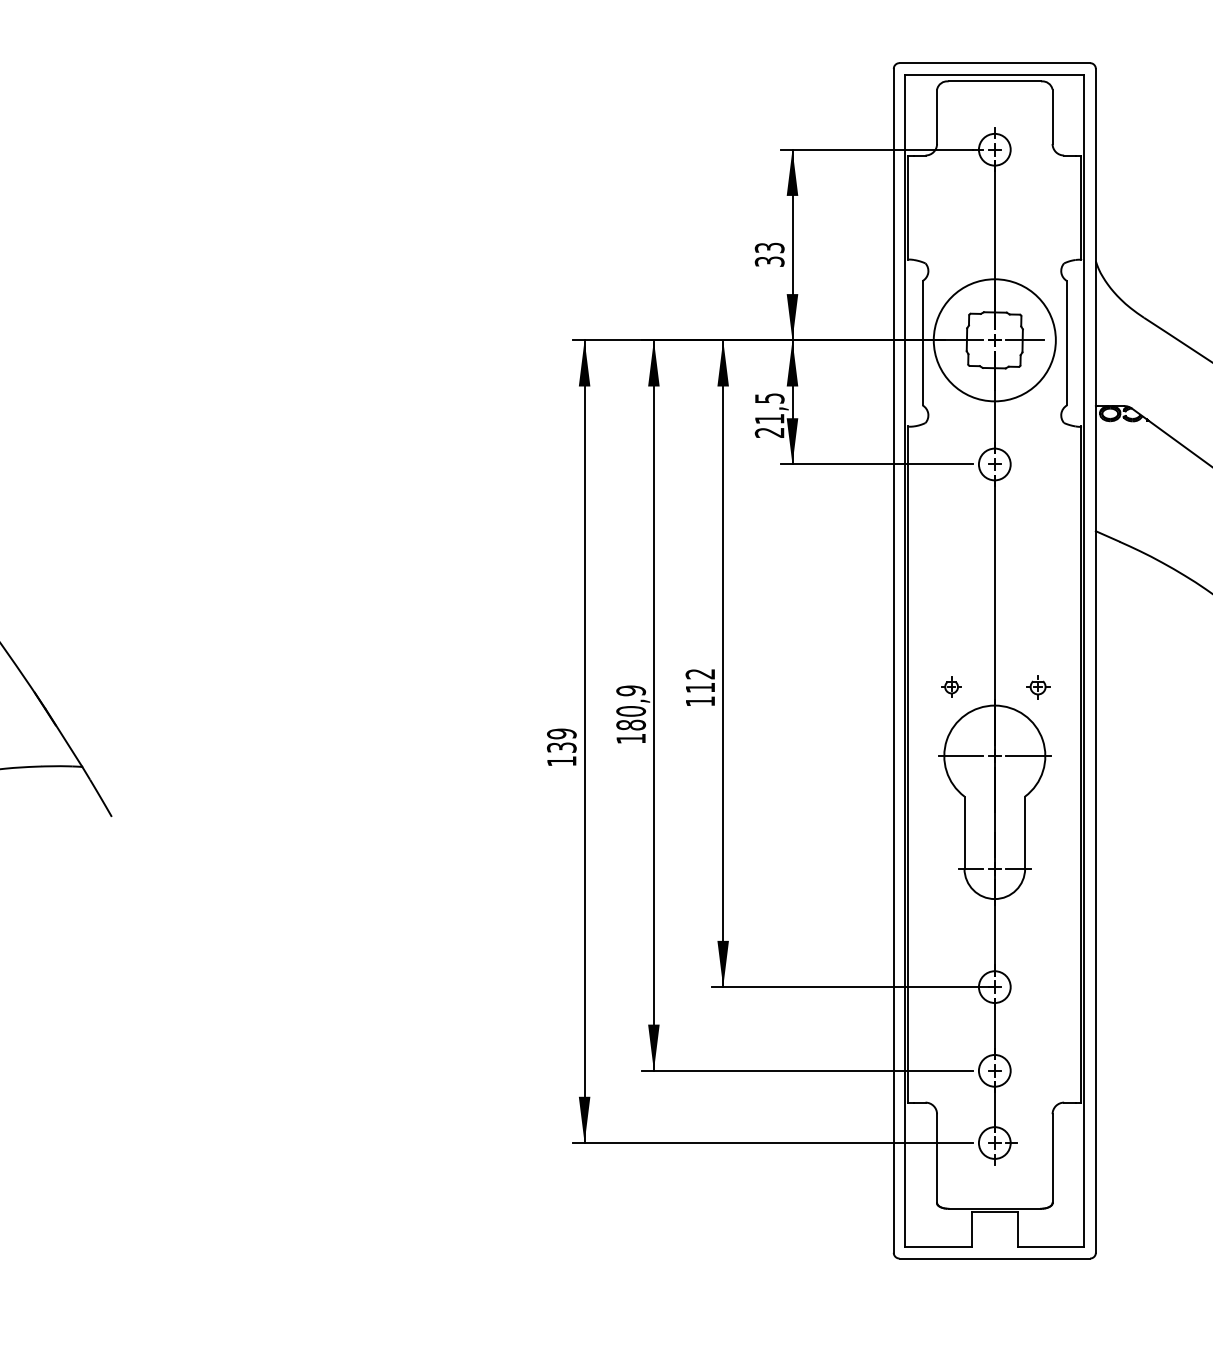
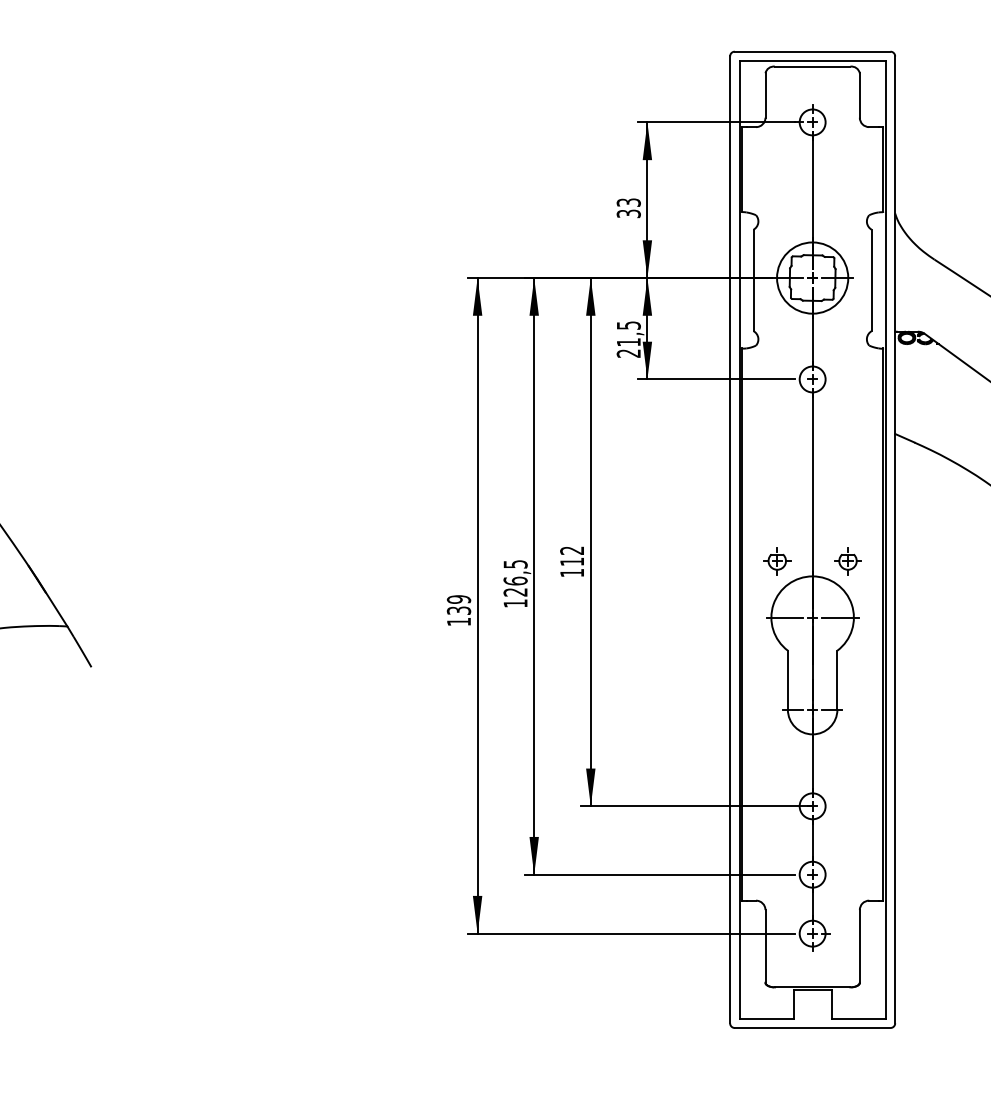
circle: (994, 339) -> (812, 277), size x0.71
part: (951, 687) -> (777, 561), size x1.67
part: (1037, 687) -> (847, 561), size x1.43
text: (630, 708) -> (515, 578), 180,9 -> 126,5

